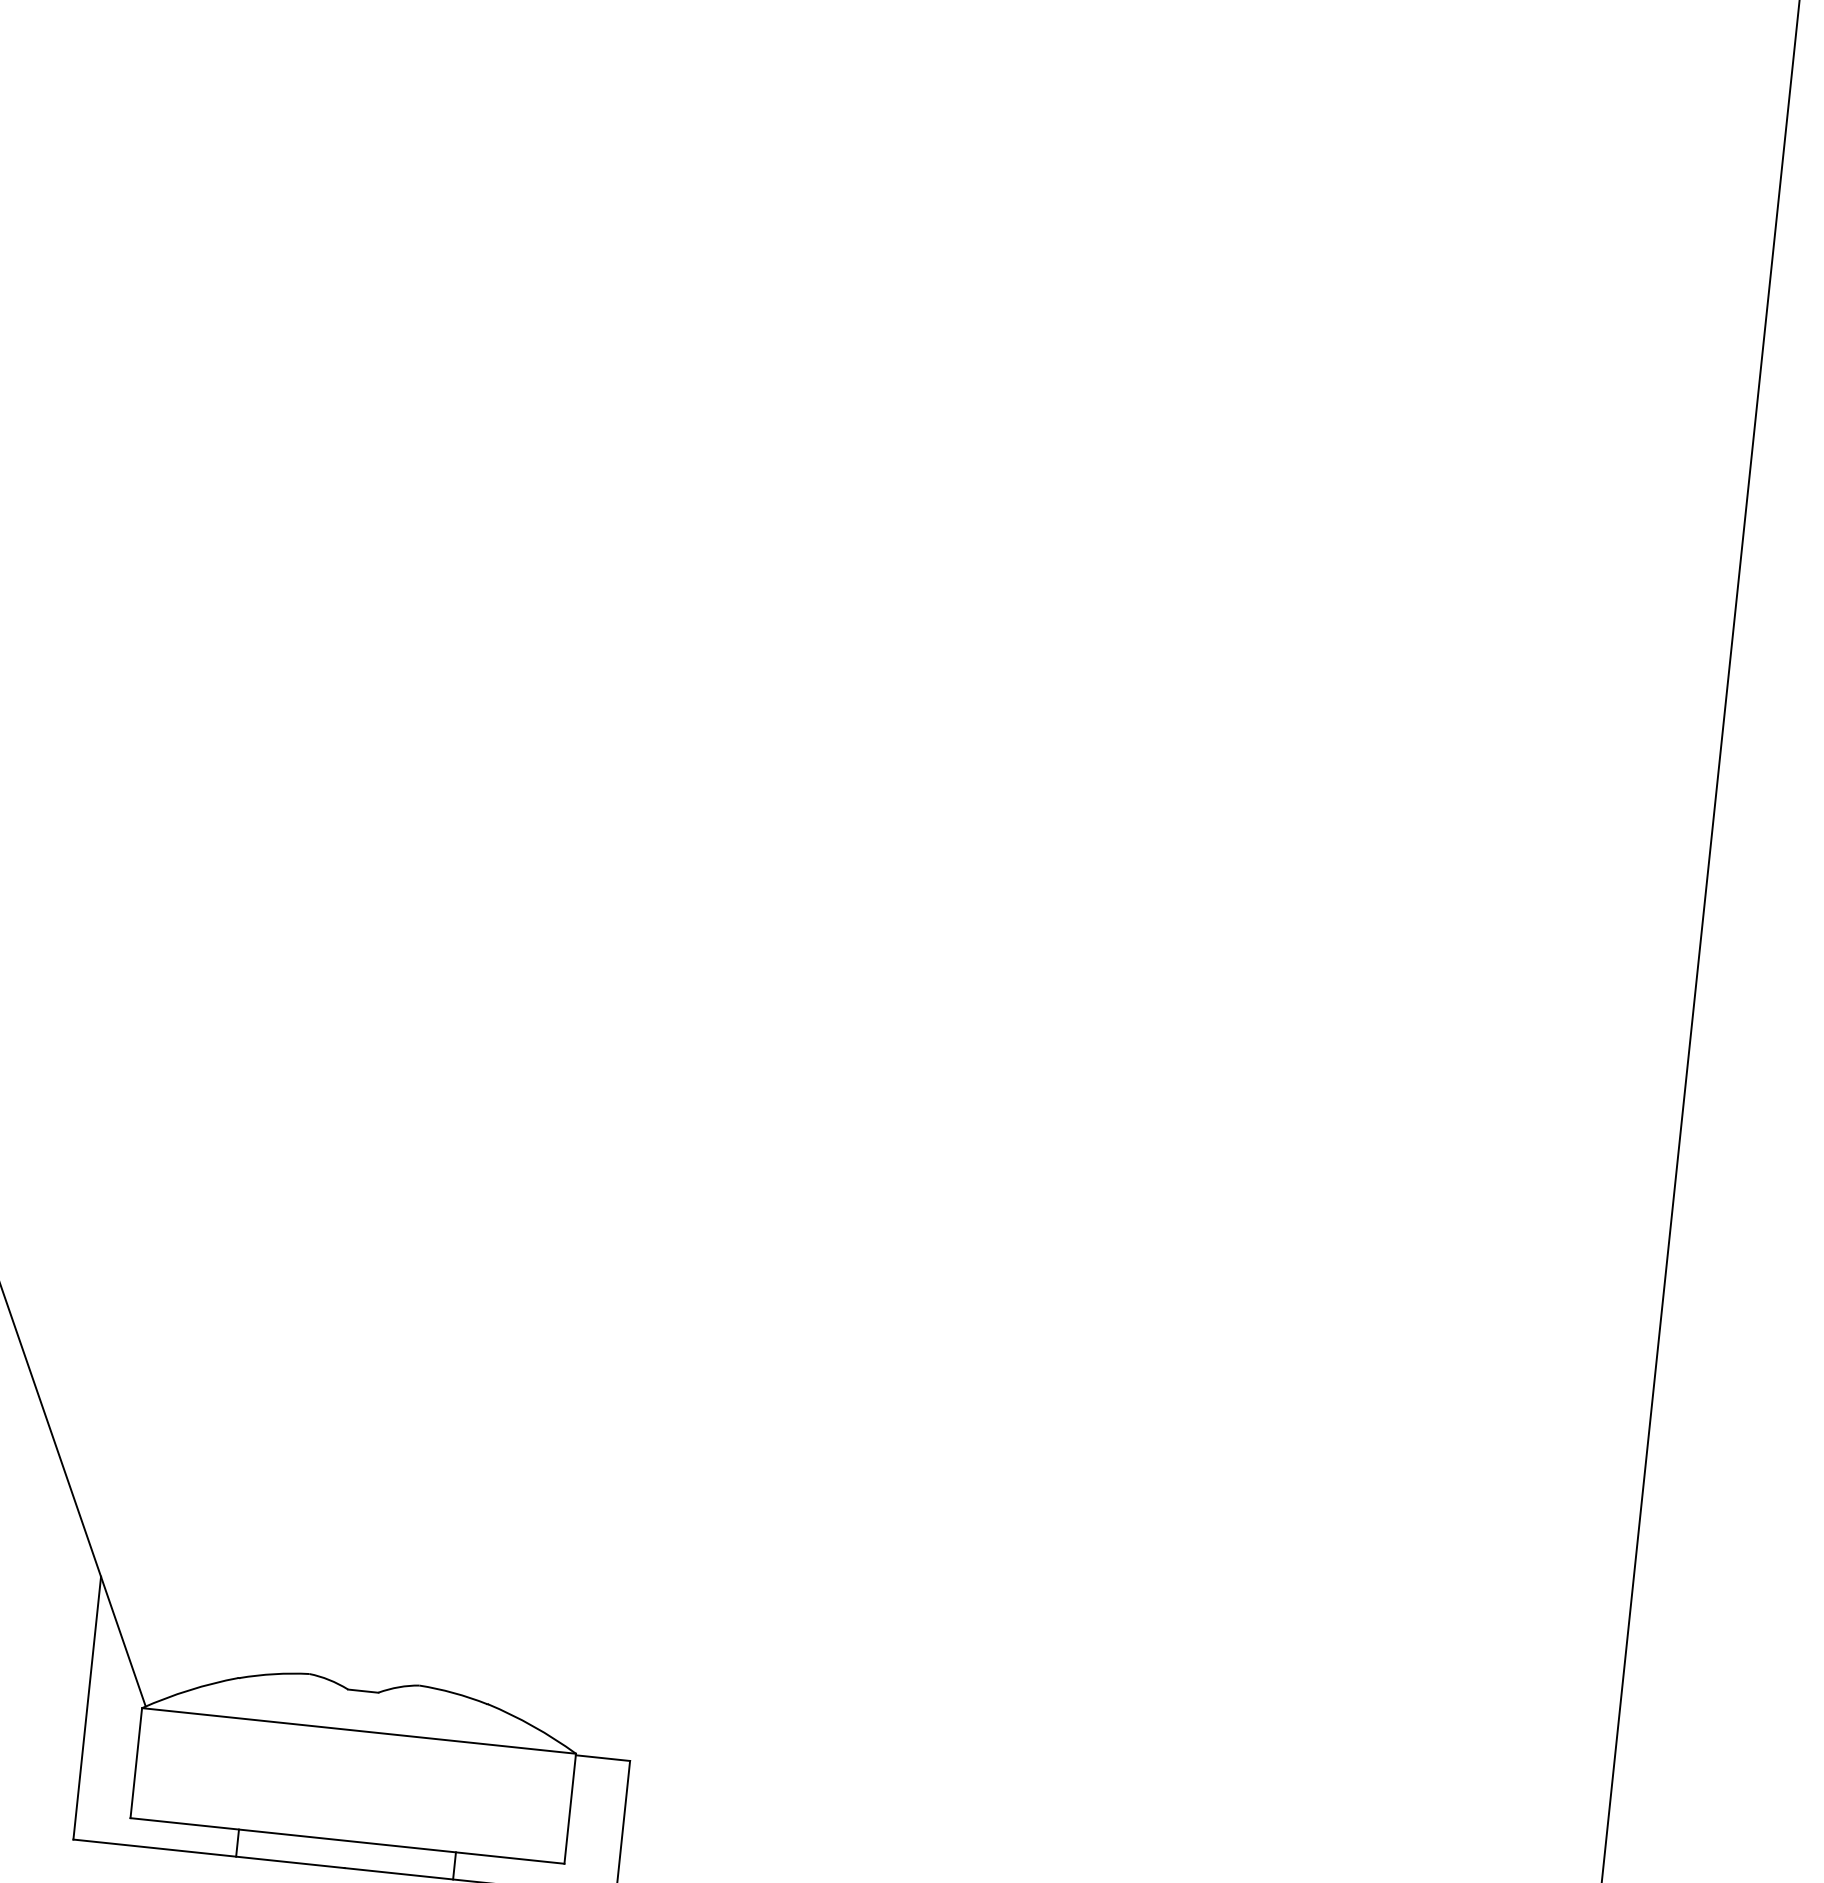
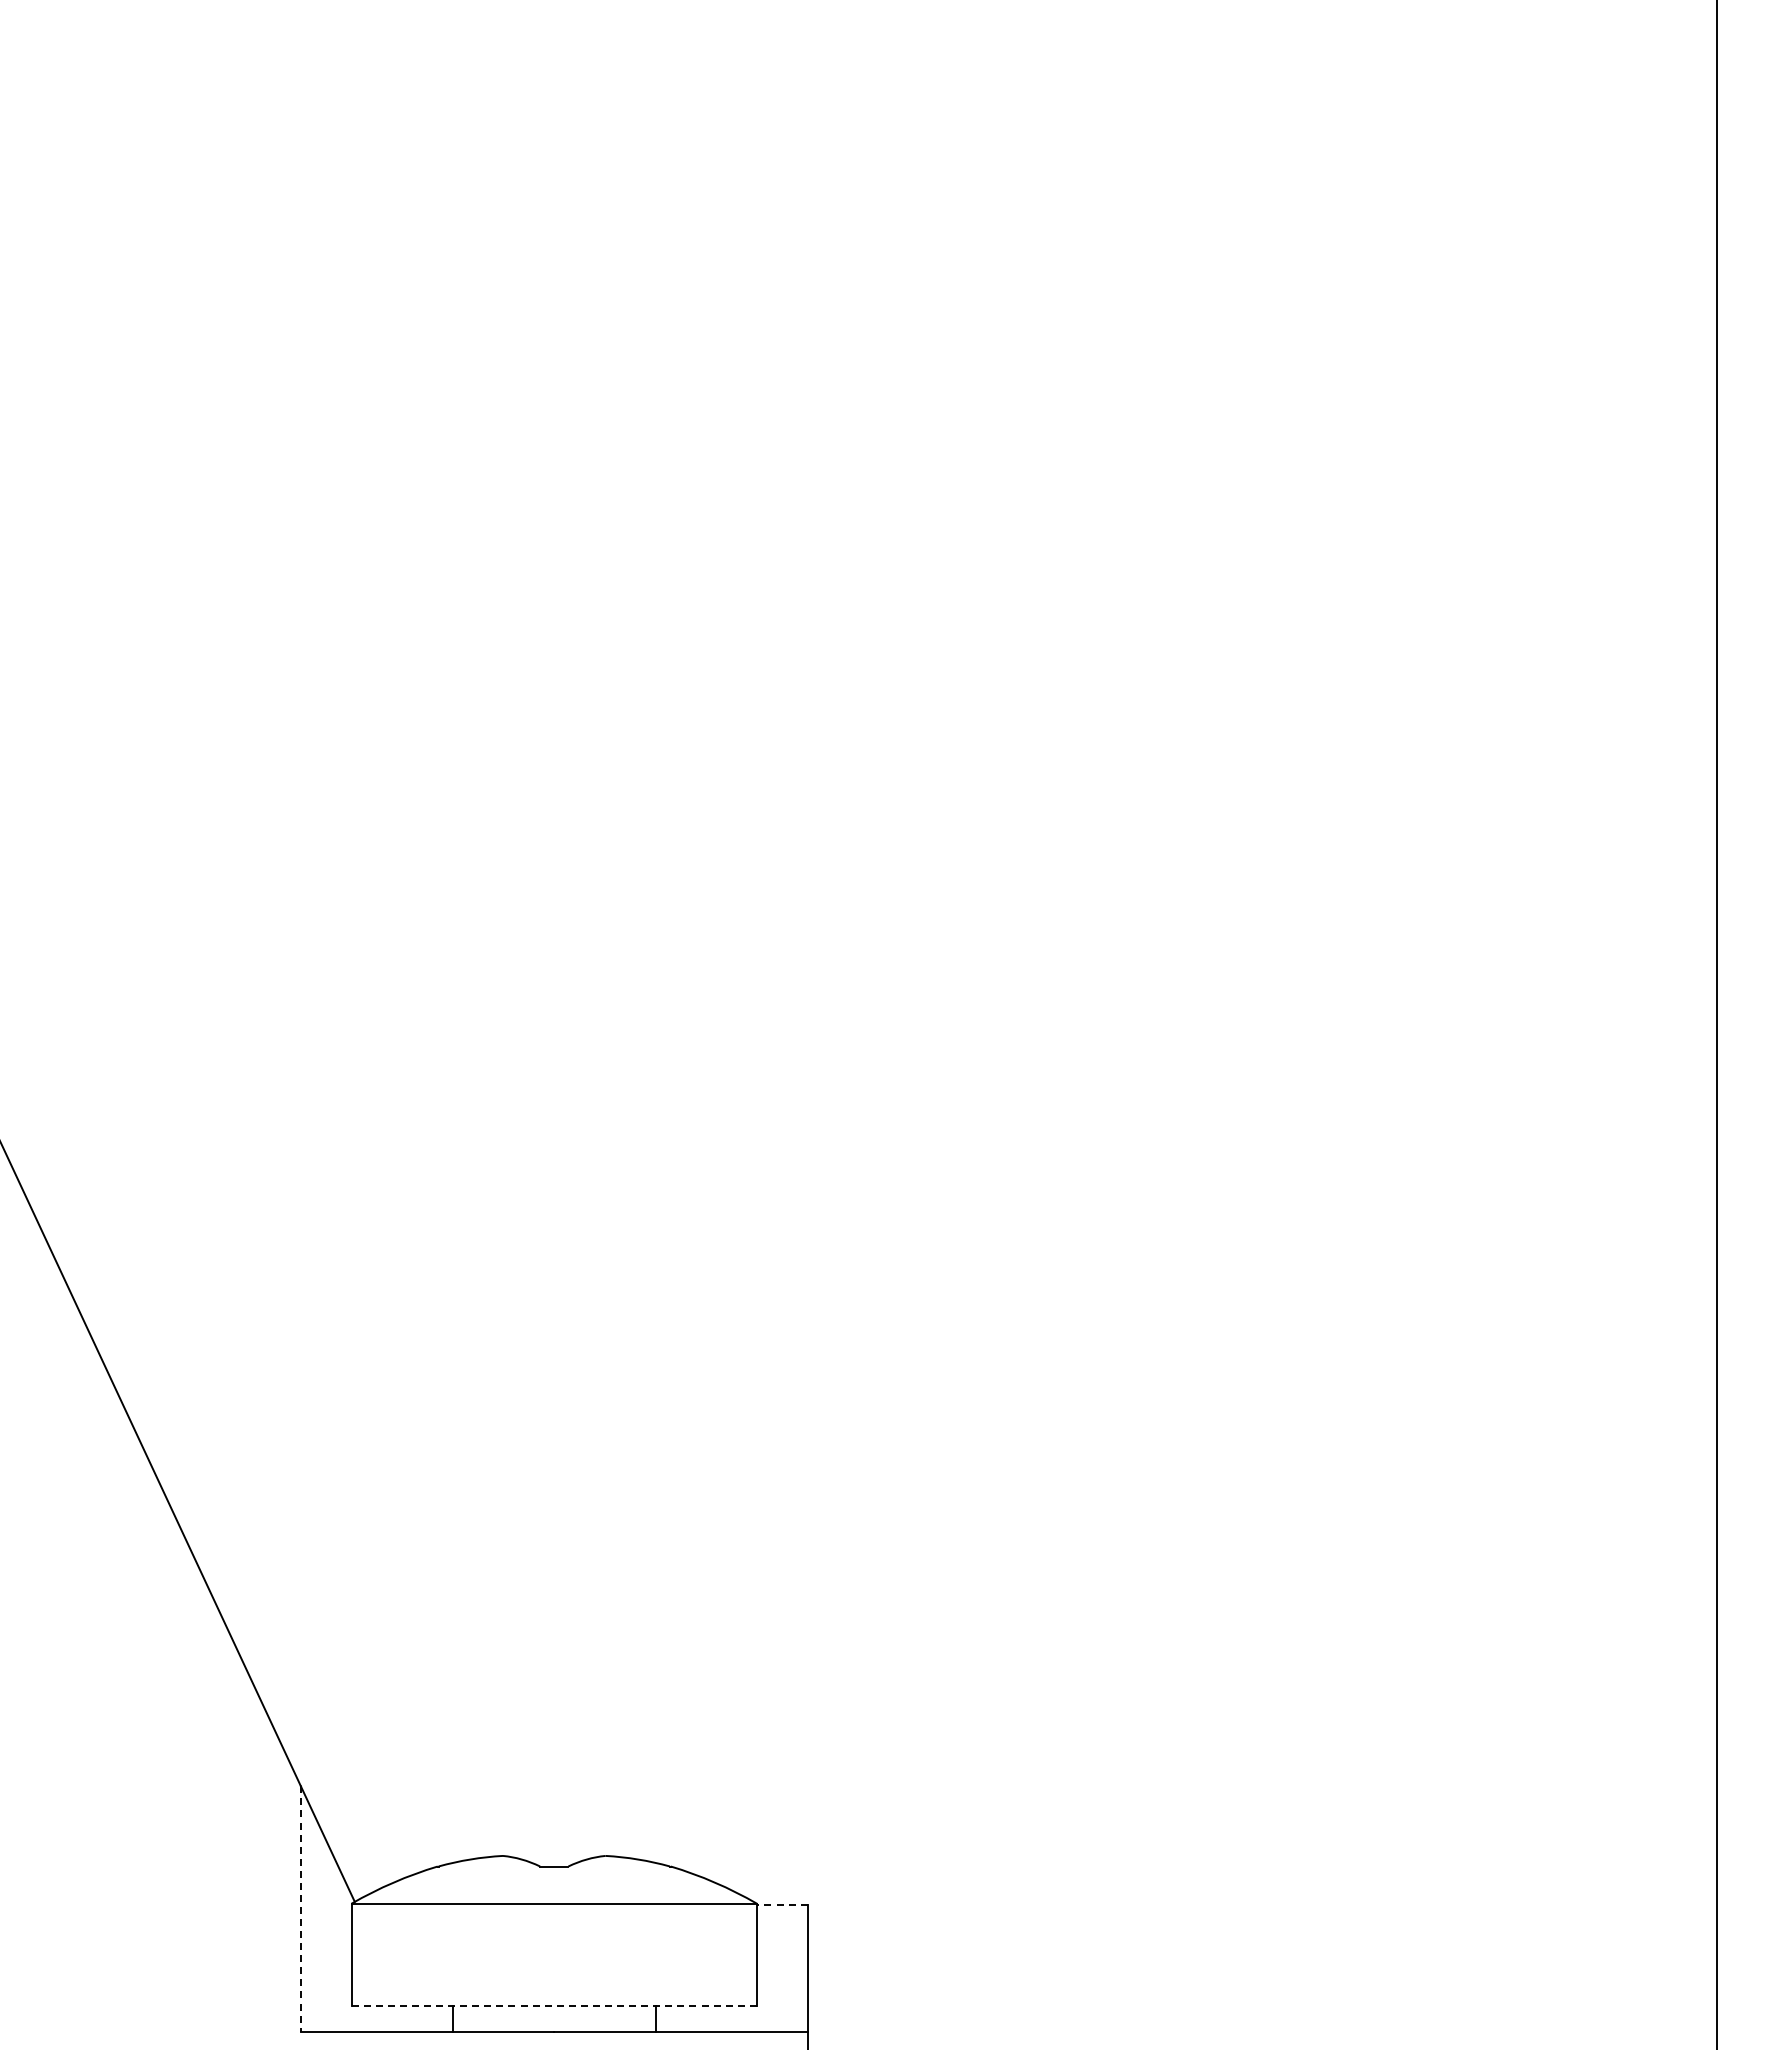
line: (86, 1708) -> (300, 1909), solid -> dashed
line: (602, 1758) -> (781, 1905), solid -> dashed
line: (347, 1840) -> (554, 2006), solid -> dashed

